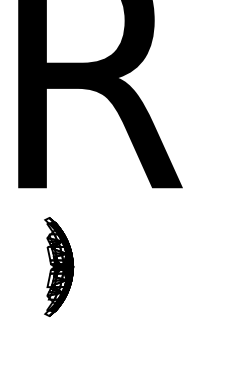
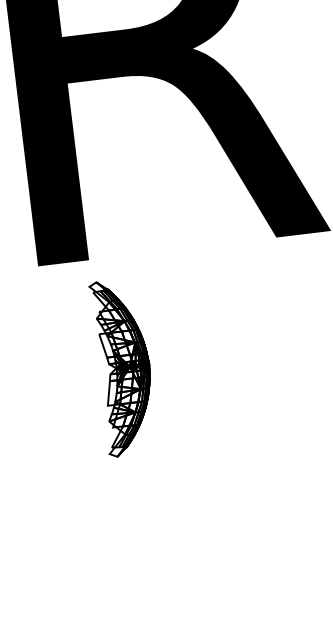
part: (59, 266) -> (124, 366), moved

